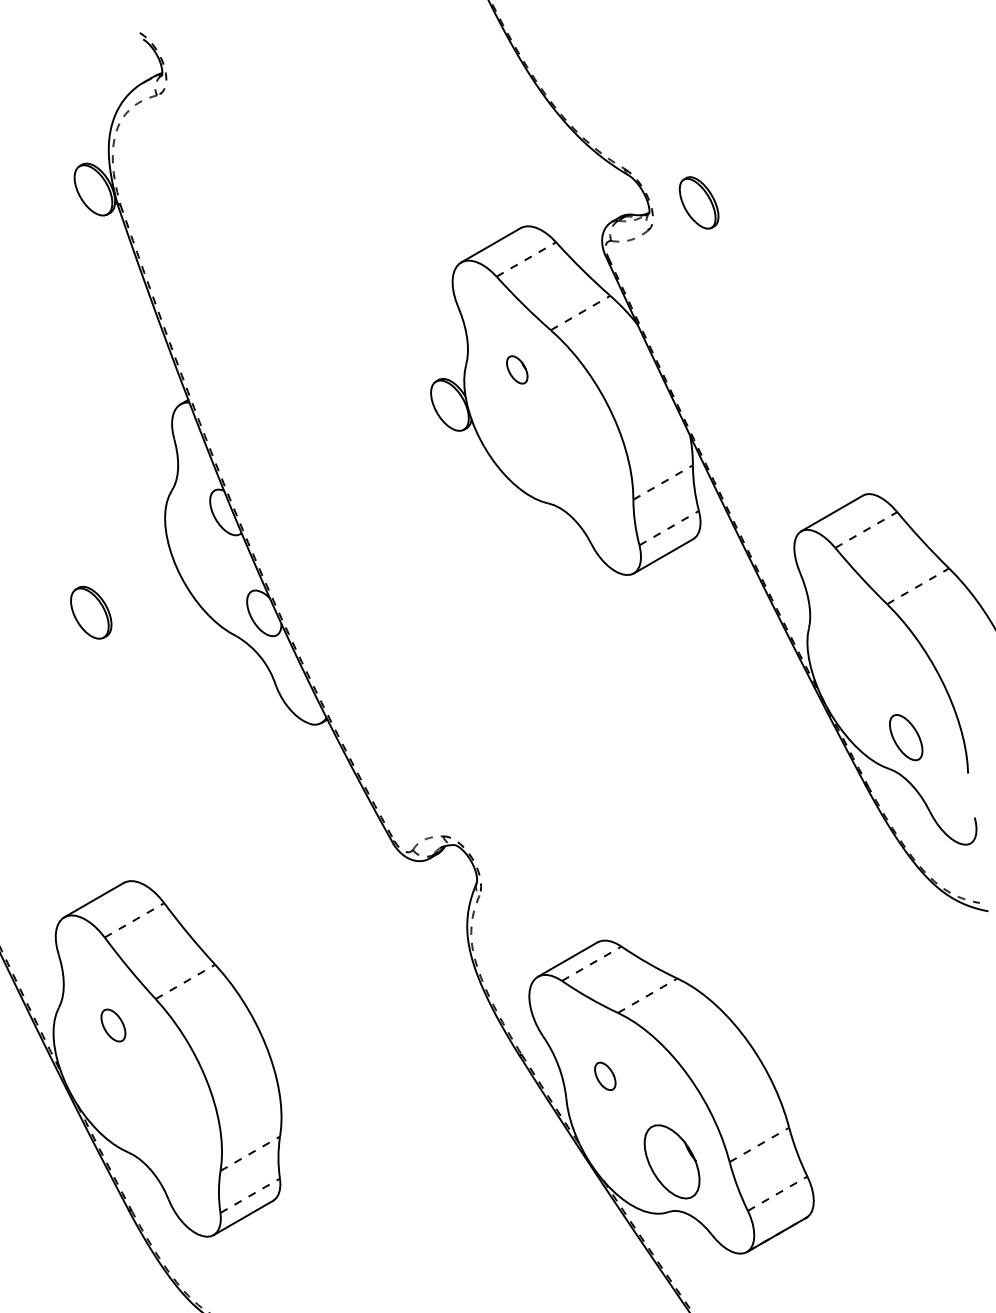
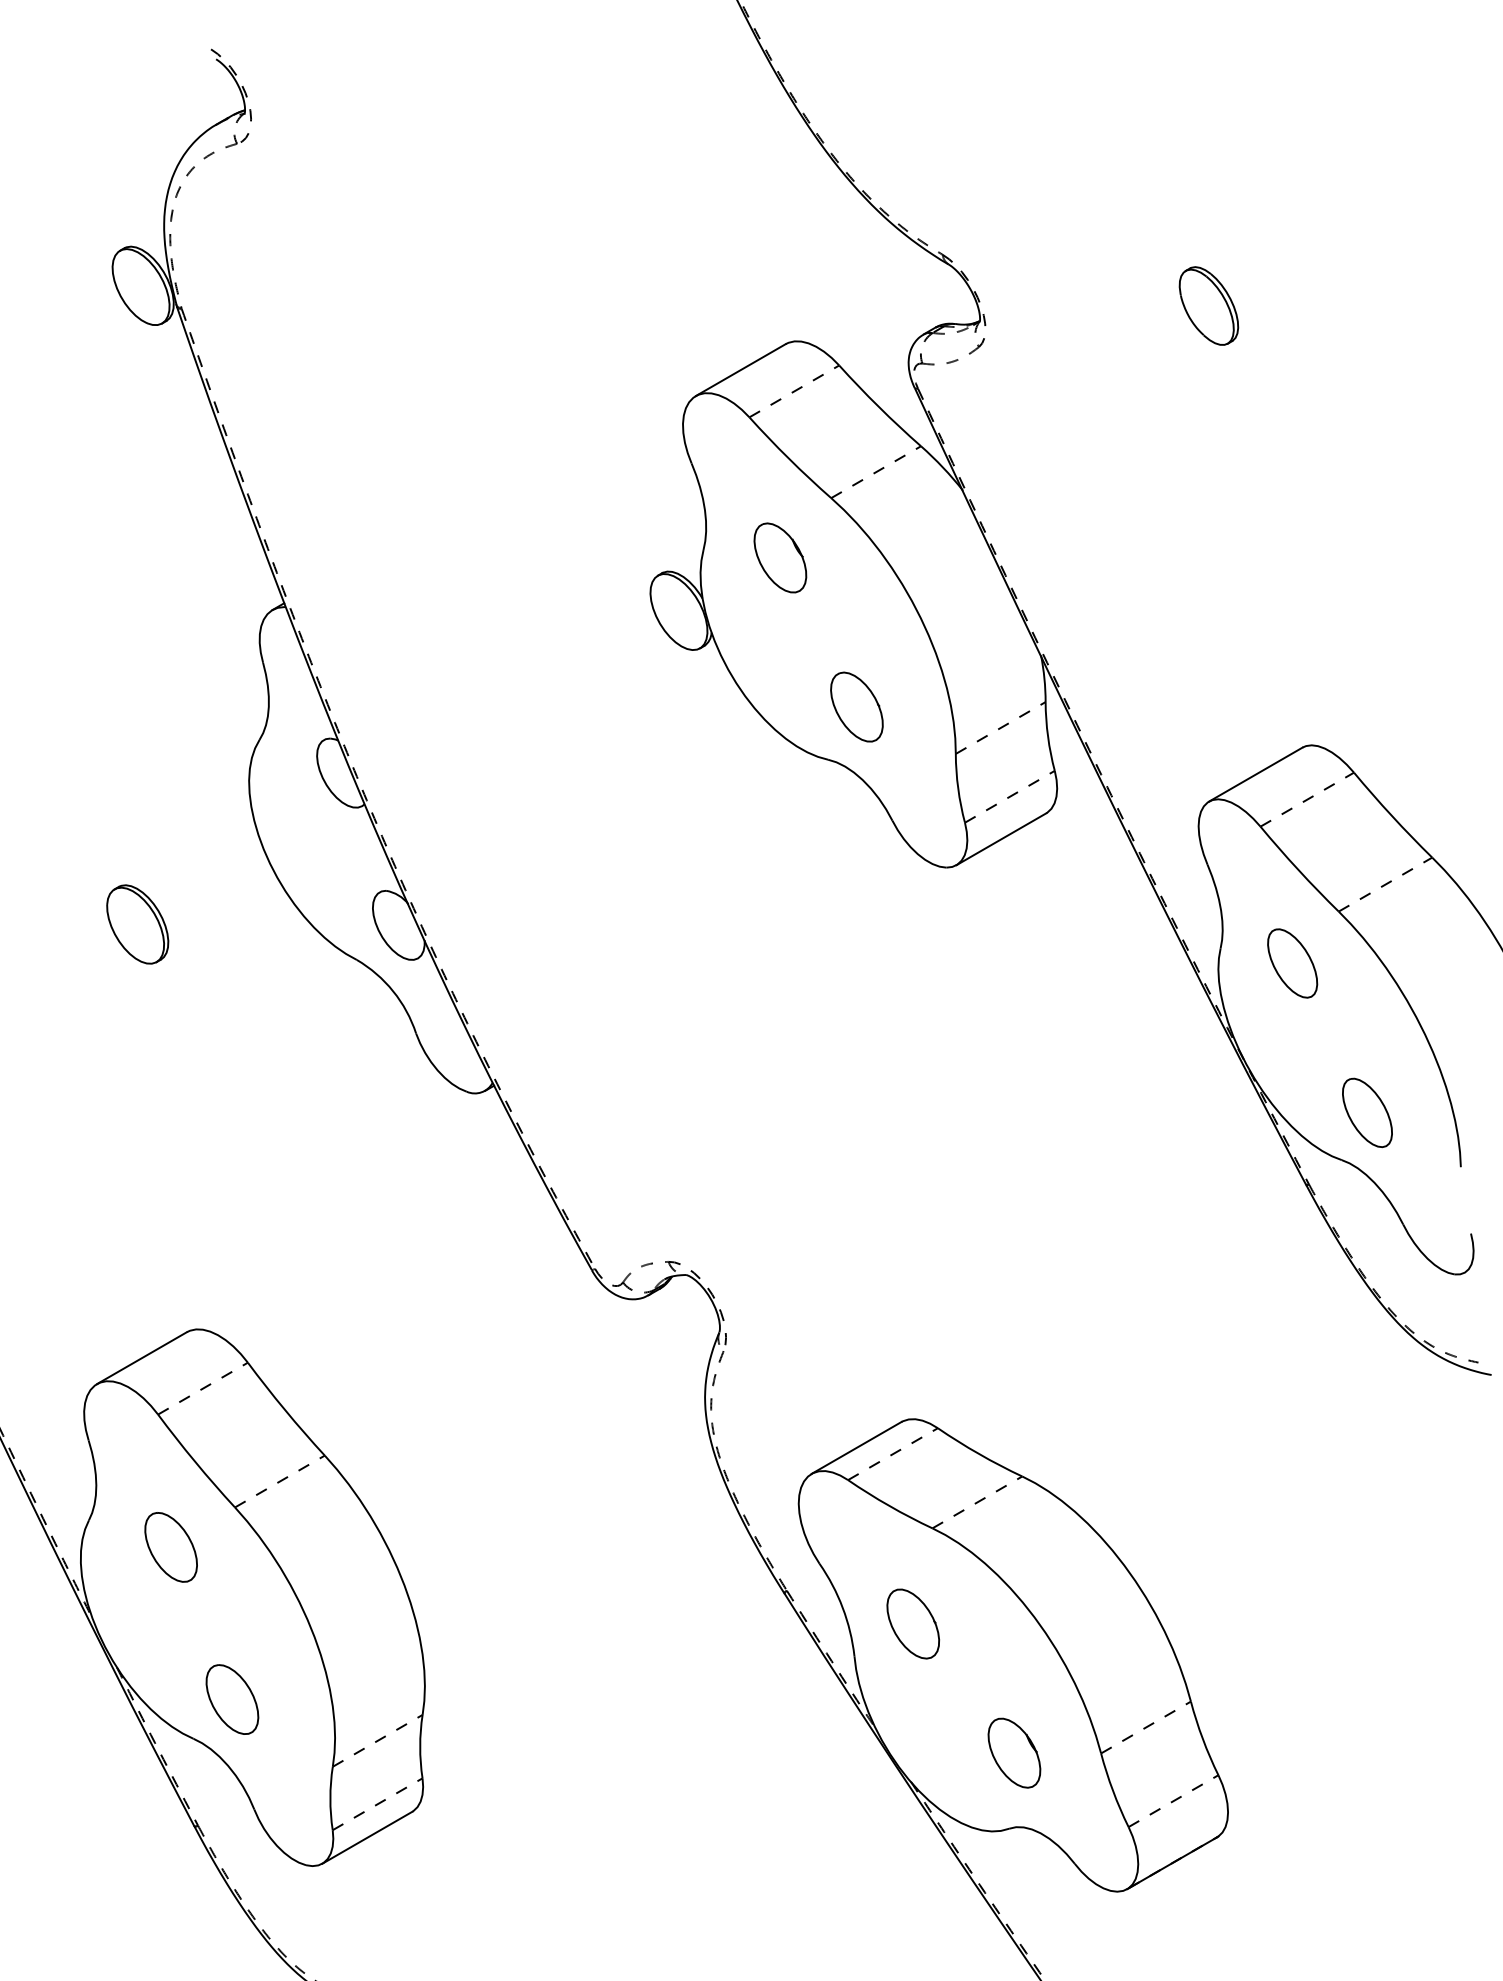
part: (698, 202) -> (1207, 305), moved
part: (517, 369) -> (780, 557), size x1.67
part: (567, 468) -> (856, 706), added
part: (856, 638) -> (1292, 963), added
part: (113, 1025) -> (171, 1547), size x1.43
part: (605, 1076) -> (913, 1624), size x1.67
part: (154, 1126) -> (233, 1699), added
part: (672, 1161) -> (1014, 1752), size x0.62

